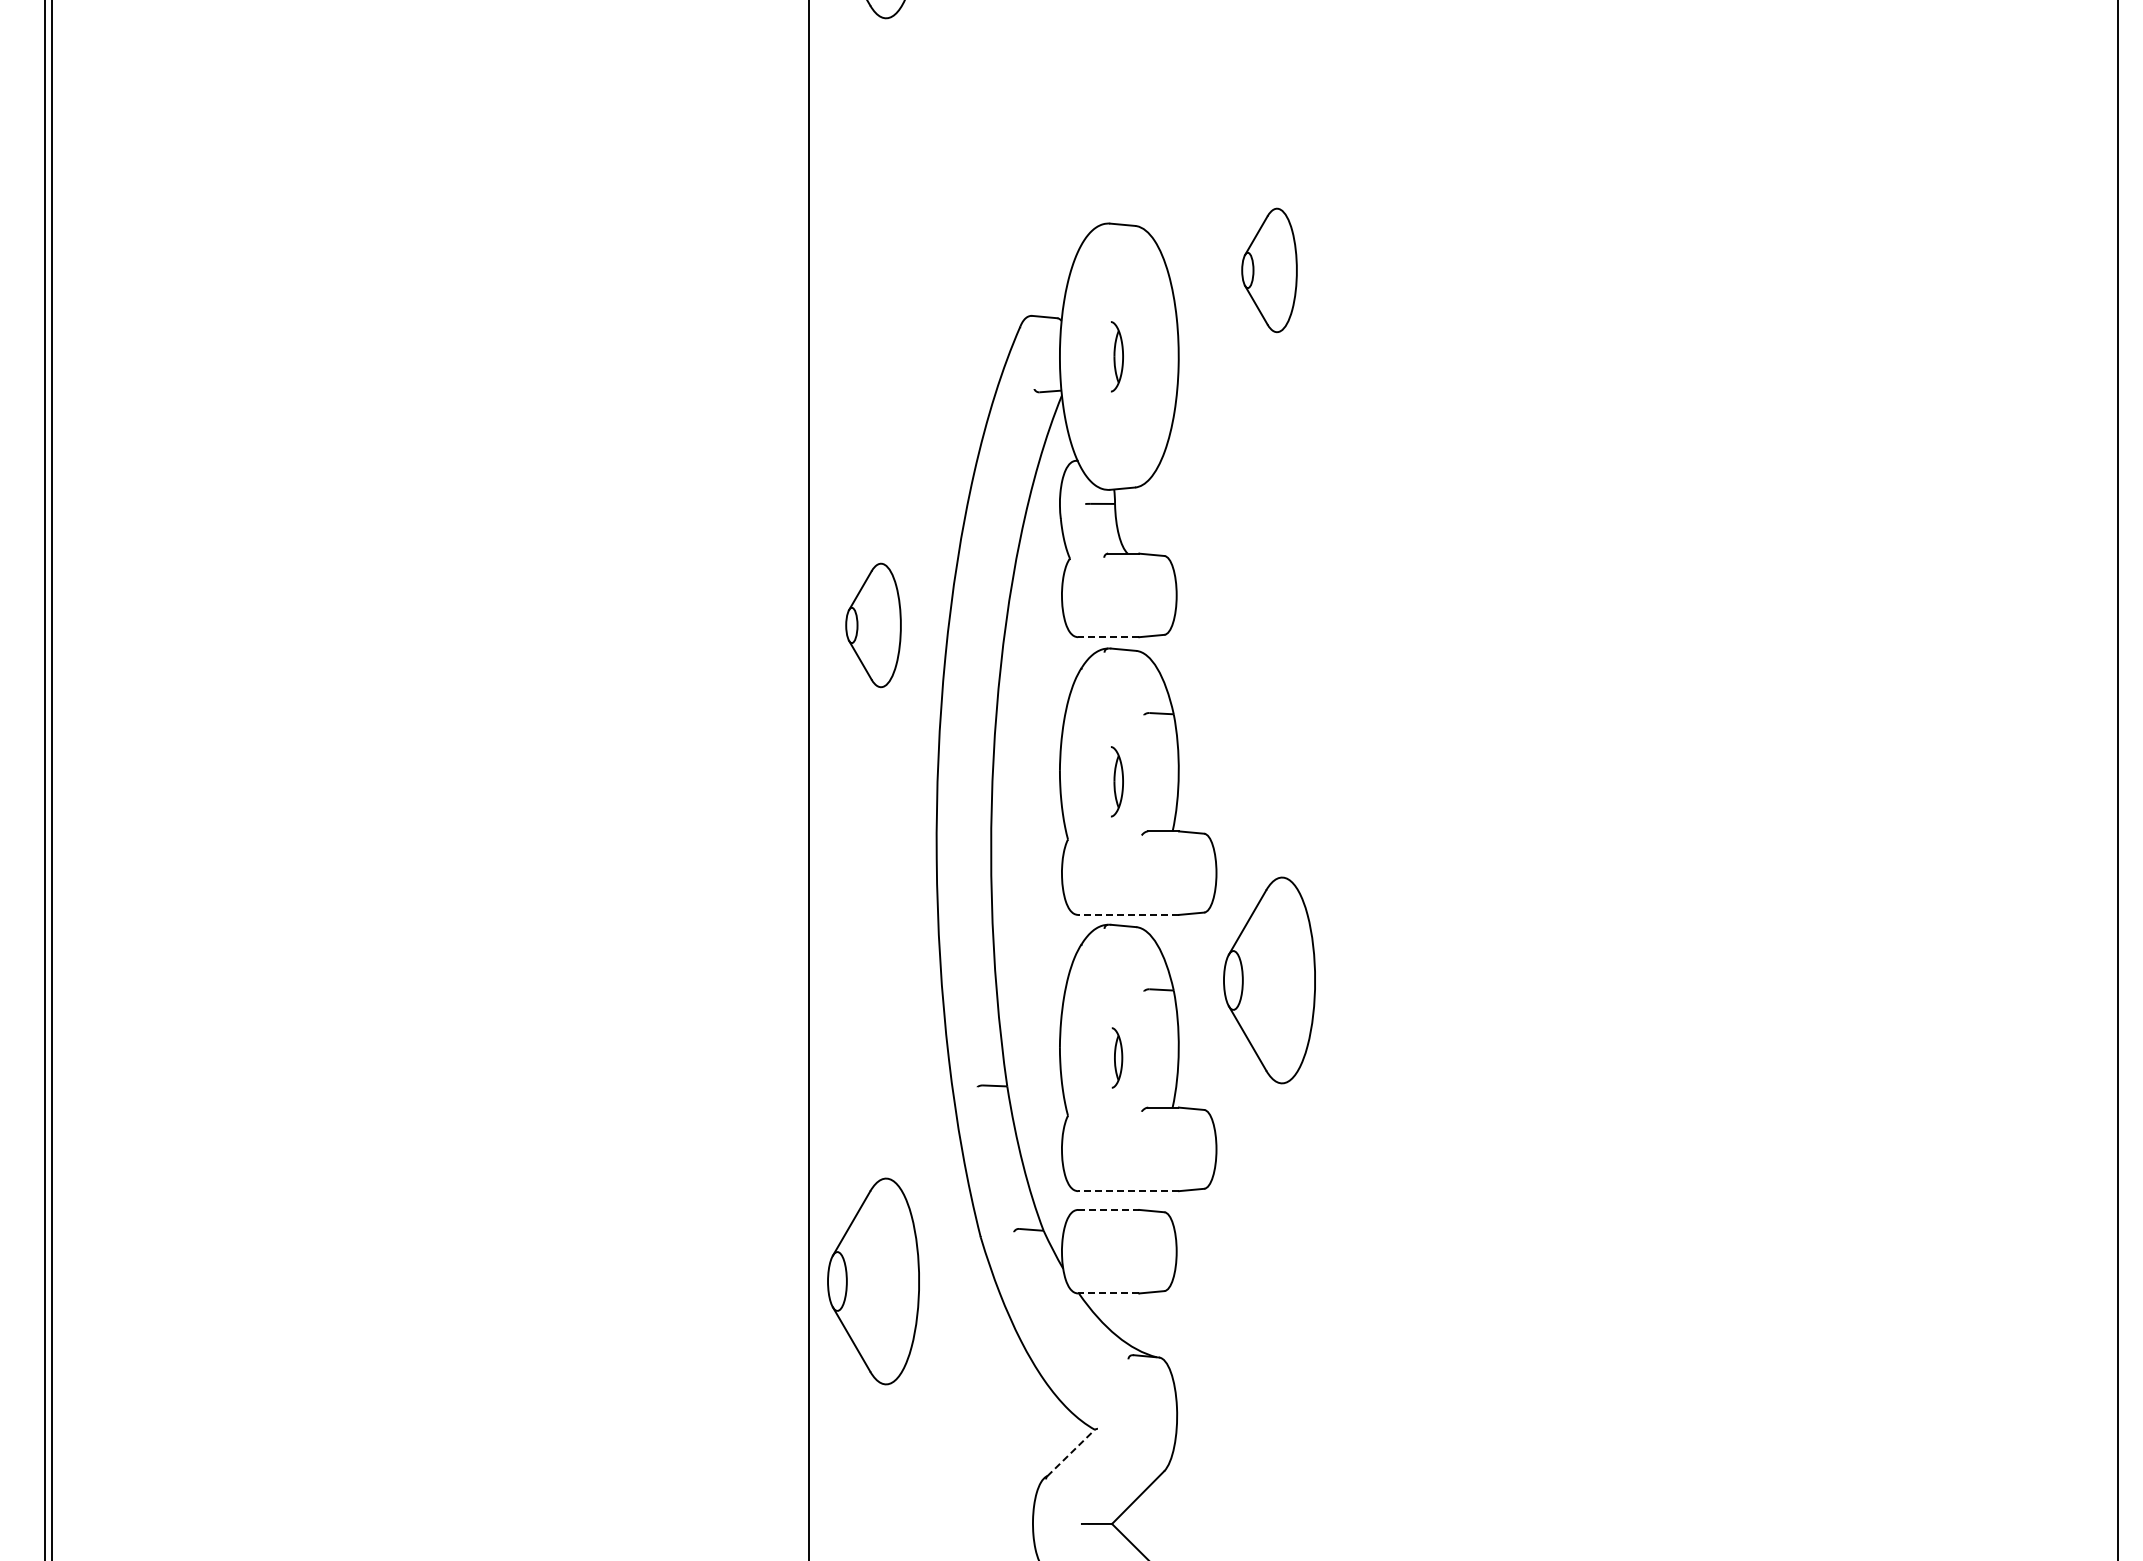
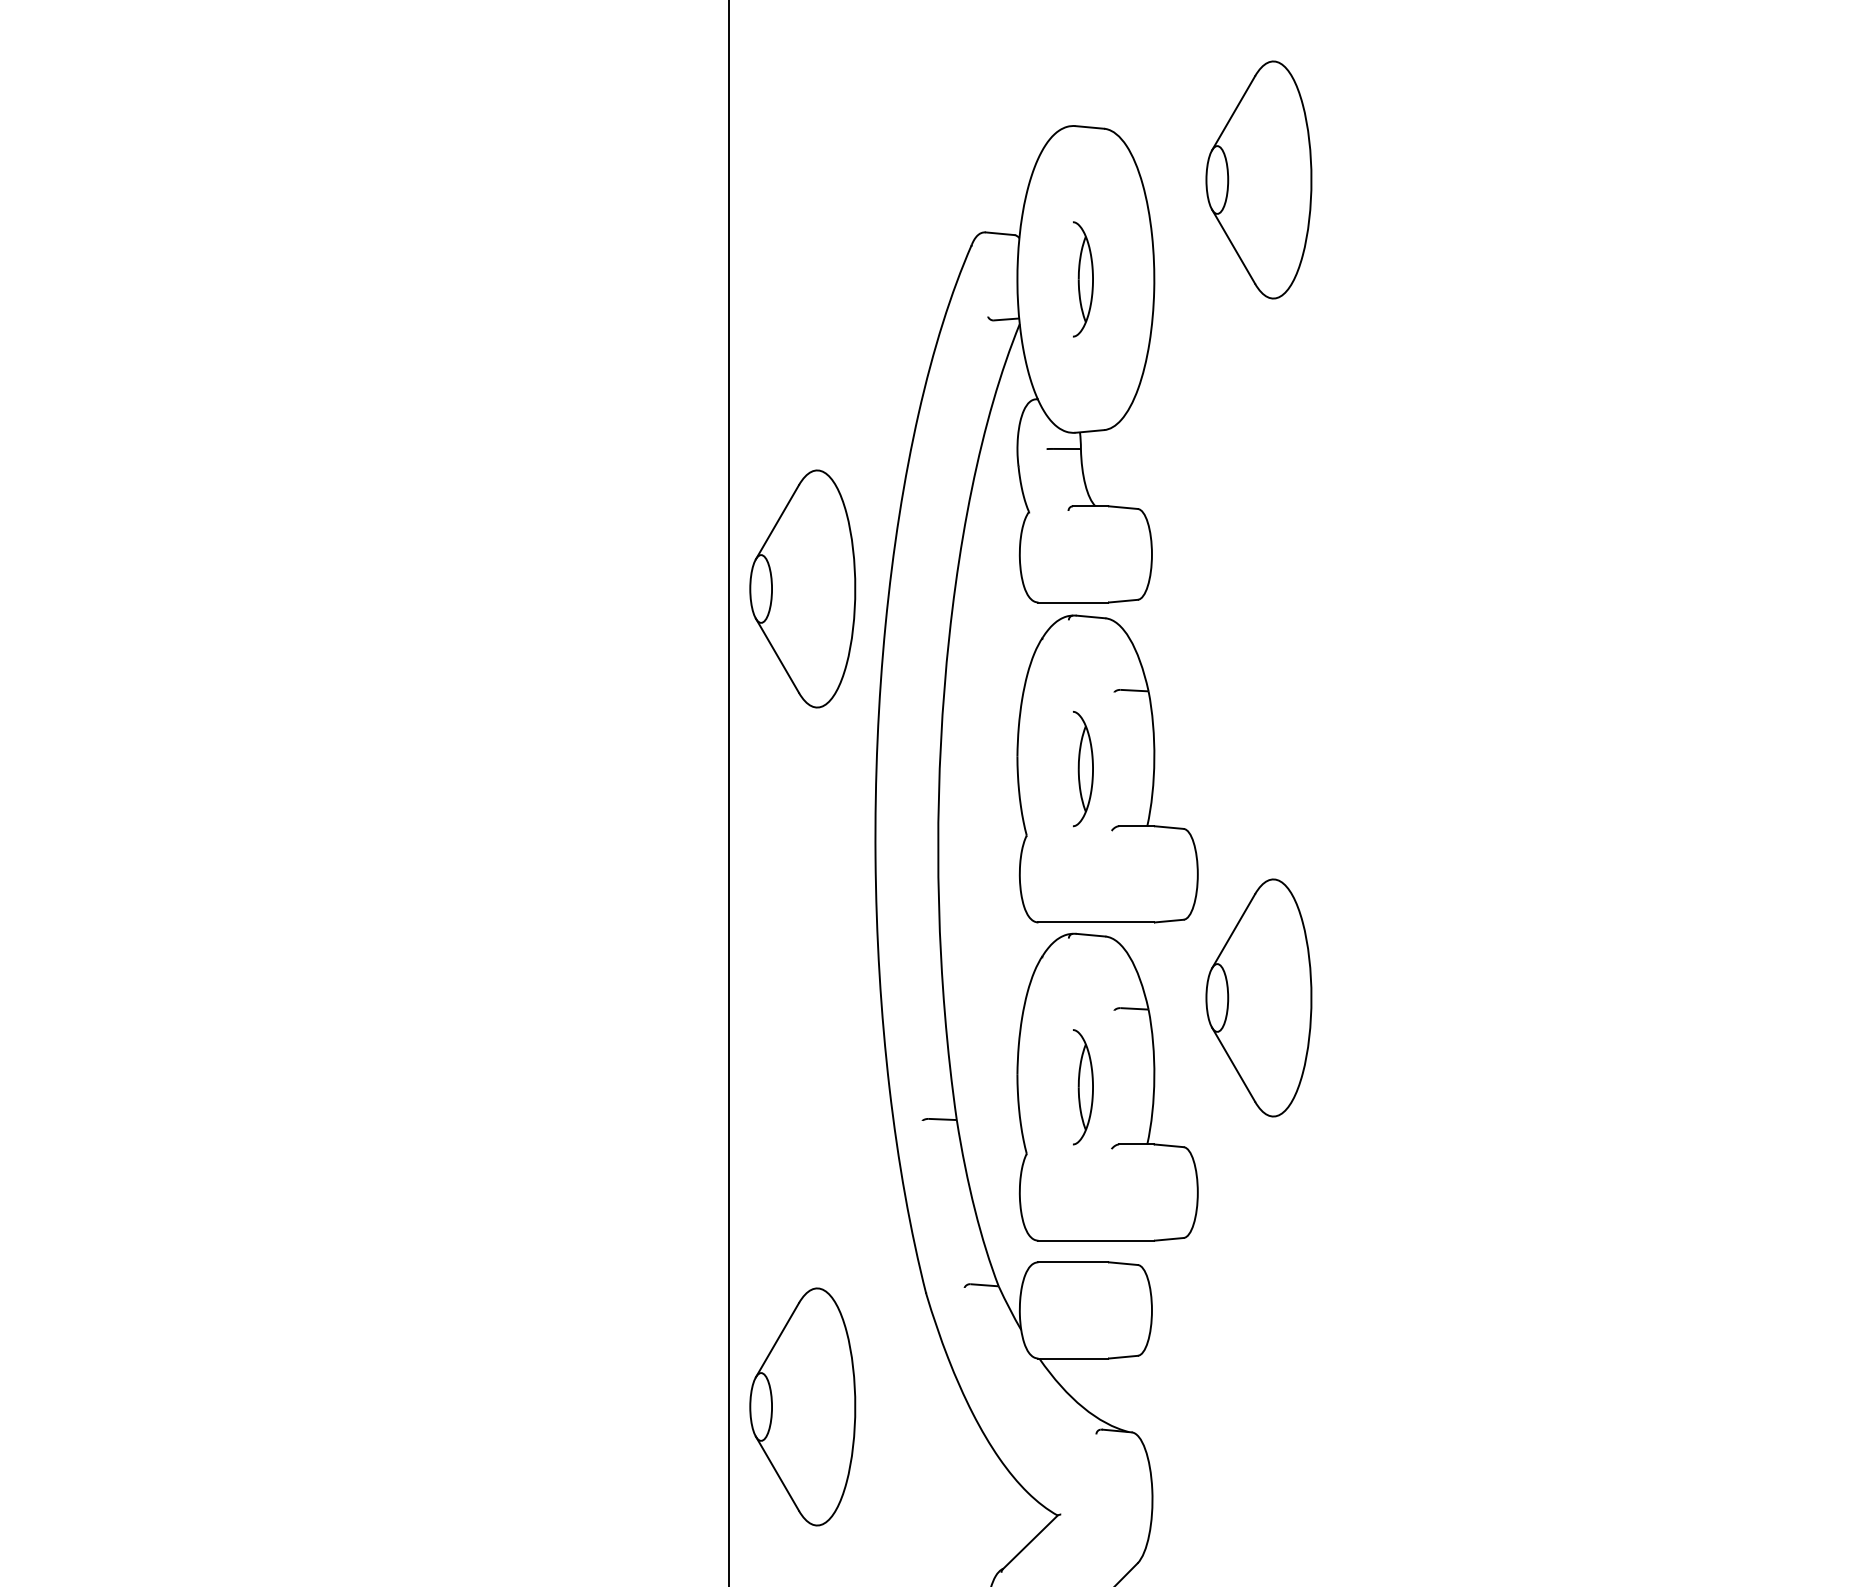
part: (1269, 270) -> (1258, 180), size x1.67
part: (1117, 356) -> (1083, 279), size x1.43
part: (873, 625) -> (802, 589), size x1.67
line: (1107, 637) -> (1072, 602), dashed -> solid
part: (1117, 781) -> (1083, 768), size x1.43
line: (1127, 914) -> (1095, 921), dashed -> solid
part: (1117, 1057) -> (1083, 1086), size x1.67
line: (1127, 1191) -> (1095, 1241), dashed -> solid
line: (1108, 1209) -> (1073, 1261), dashed -> solid
part: (873, 1281) -> (802, 1406), moved
line: (1107, 1293) -> (1072, 1358), dashed -> solid
line: (1071, 1452) -> (1030, 1541), dashed -> solid

